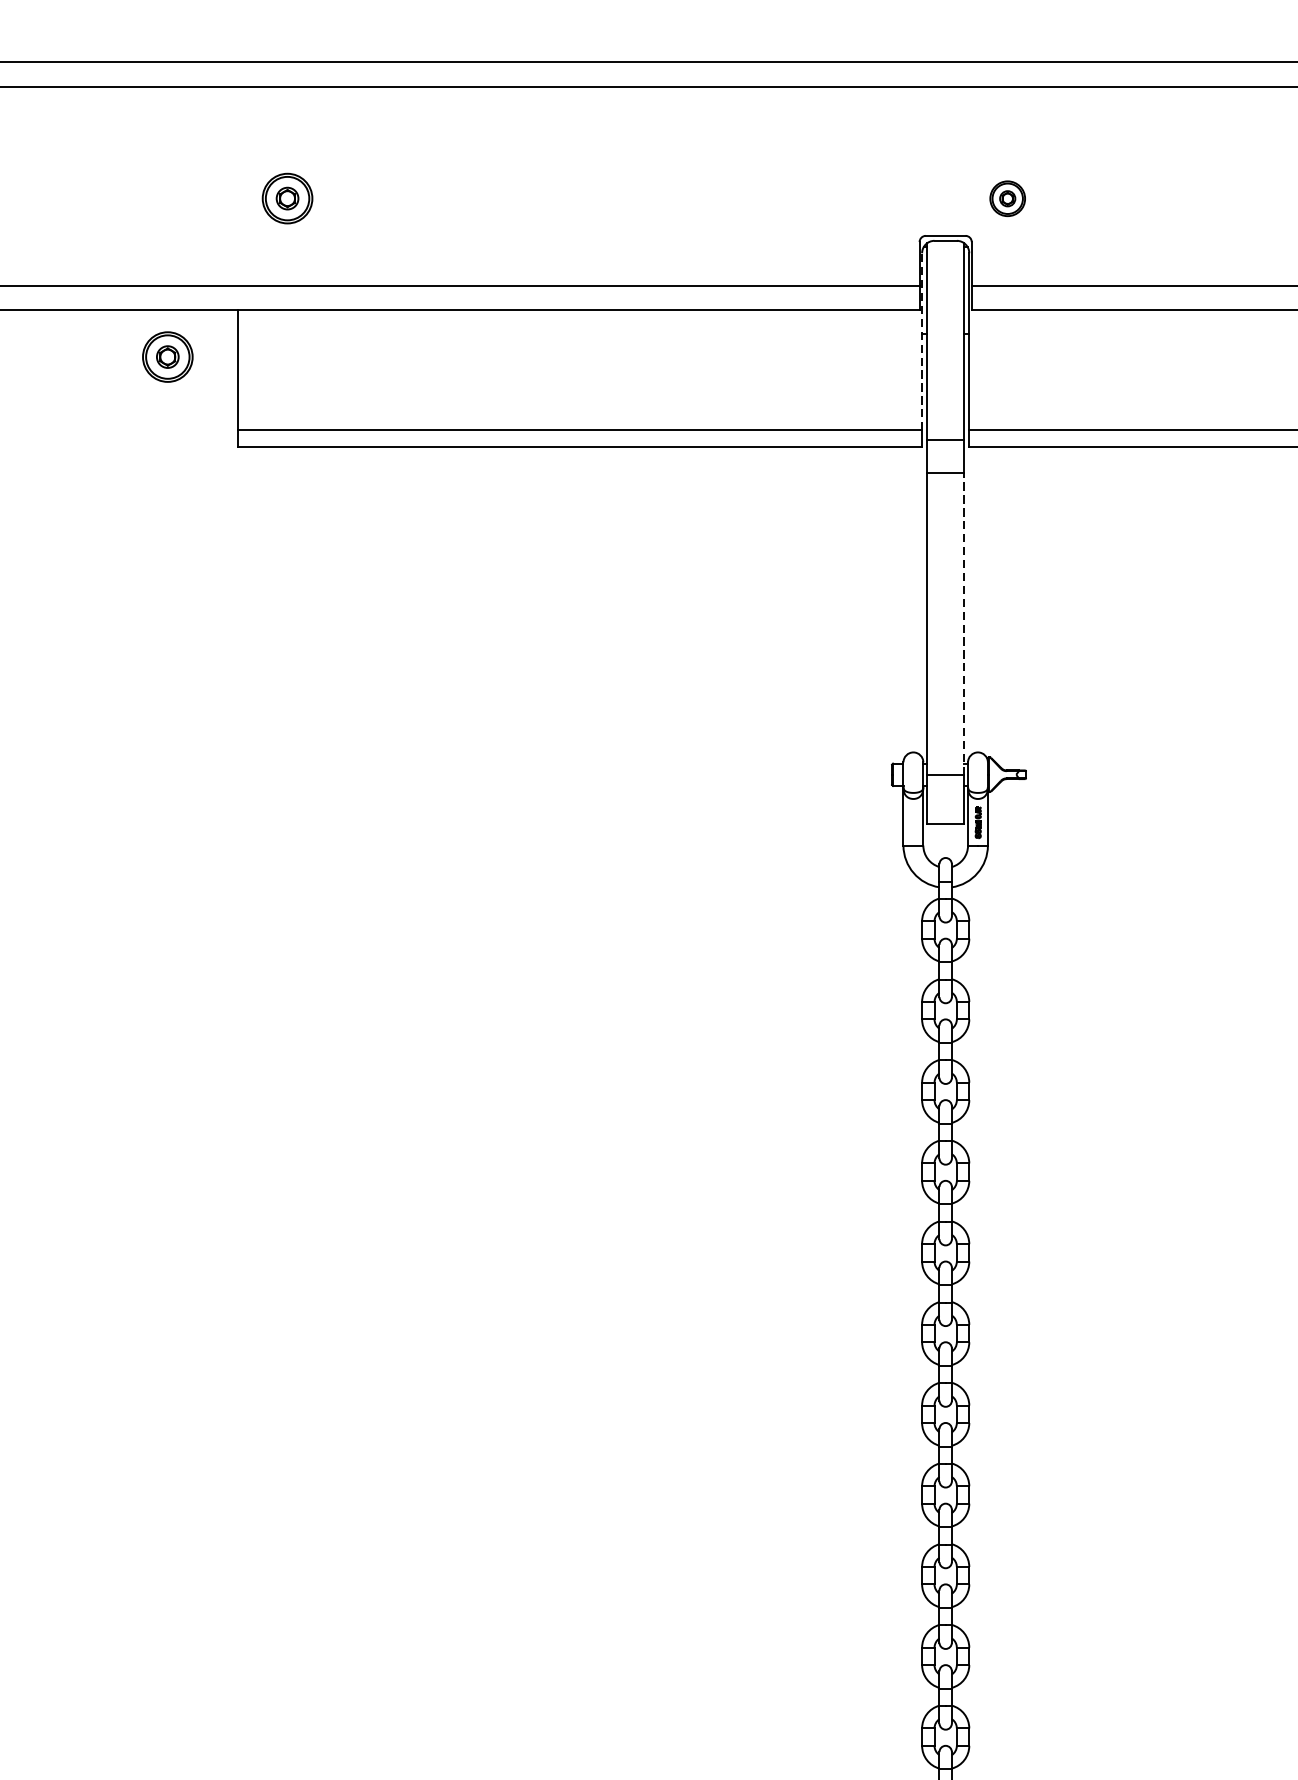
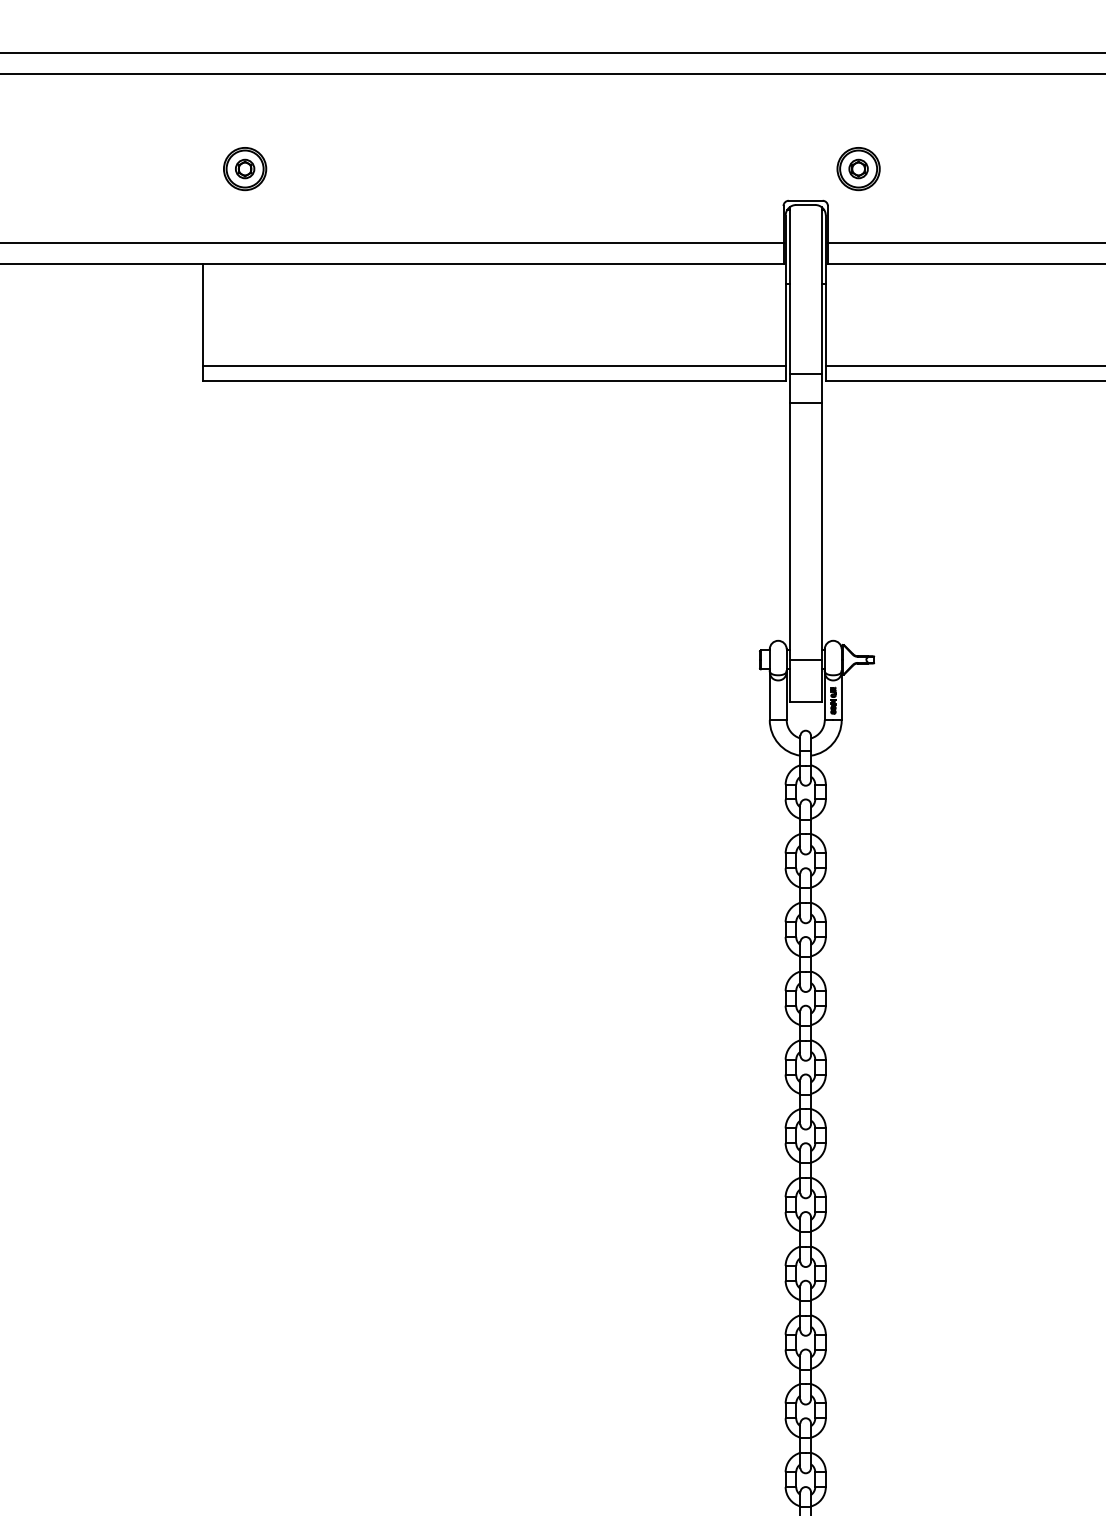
part: (1007, 199) -> (858, 169), size x1.43
line: (921, 341) -> (785, 290), dashed -> solid
part: (168, 357) -> (143, 304), removed
line: (964, 622) -> (821, 530), dashed -> solid

